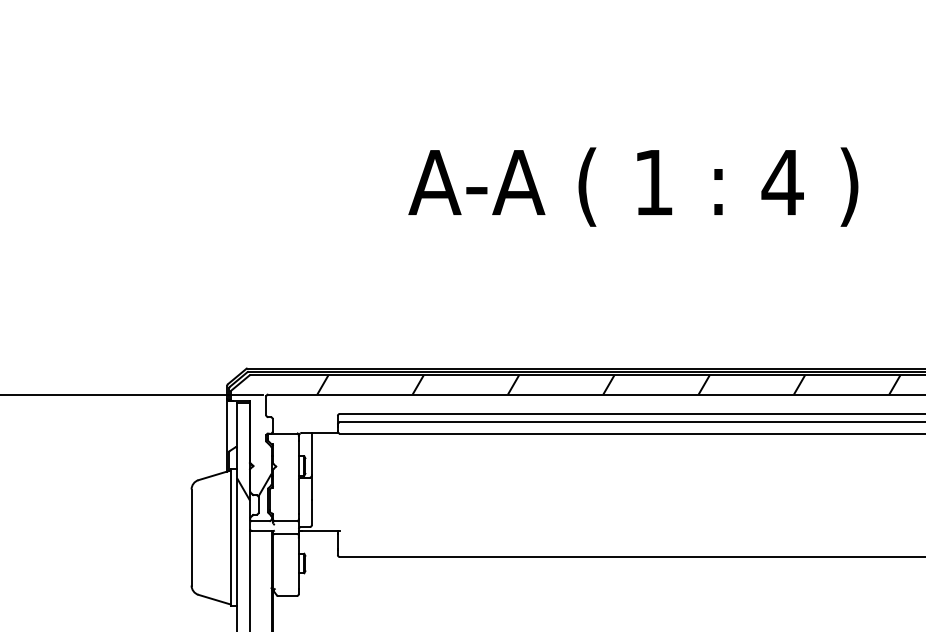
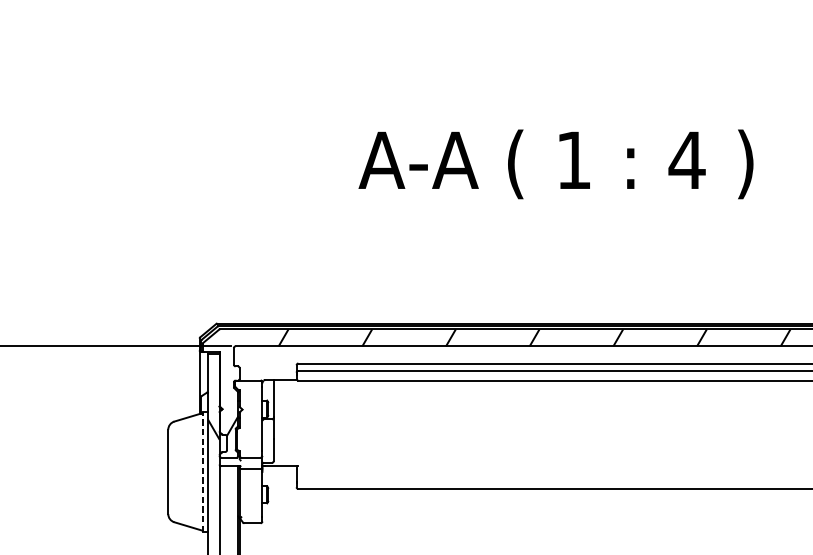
line: (230, 537) -> (202, 471), solid -> dashed

